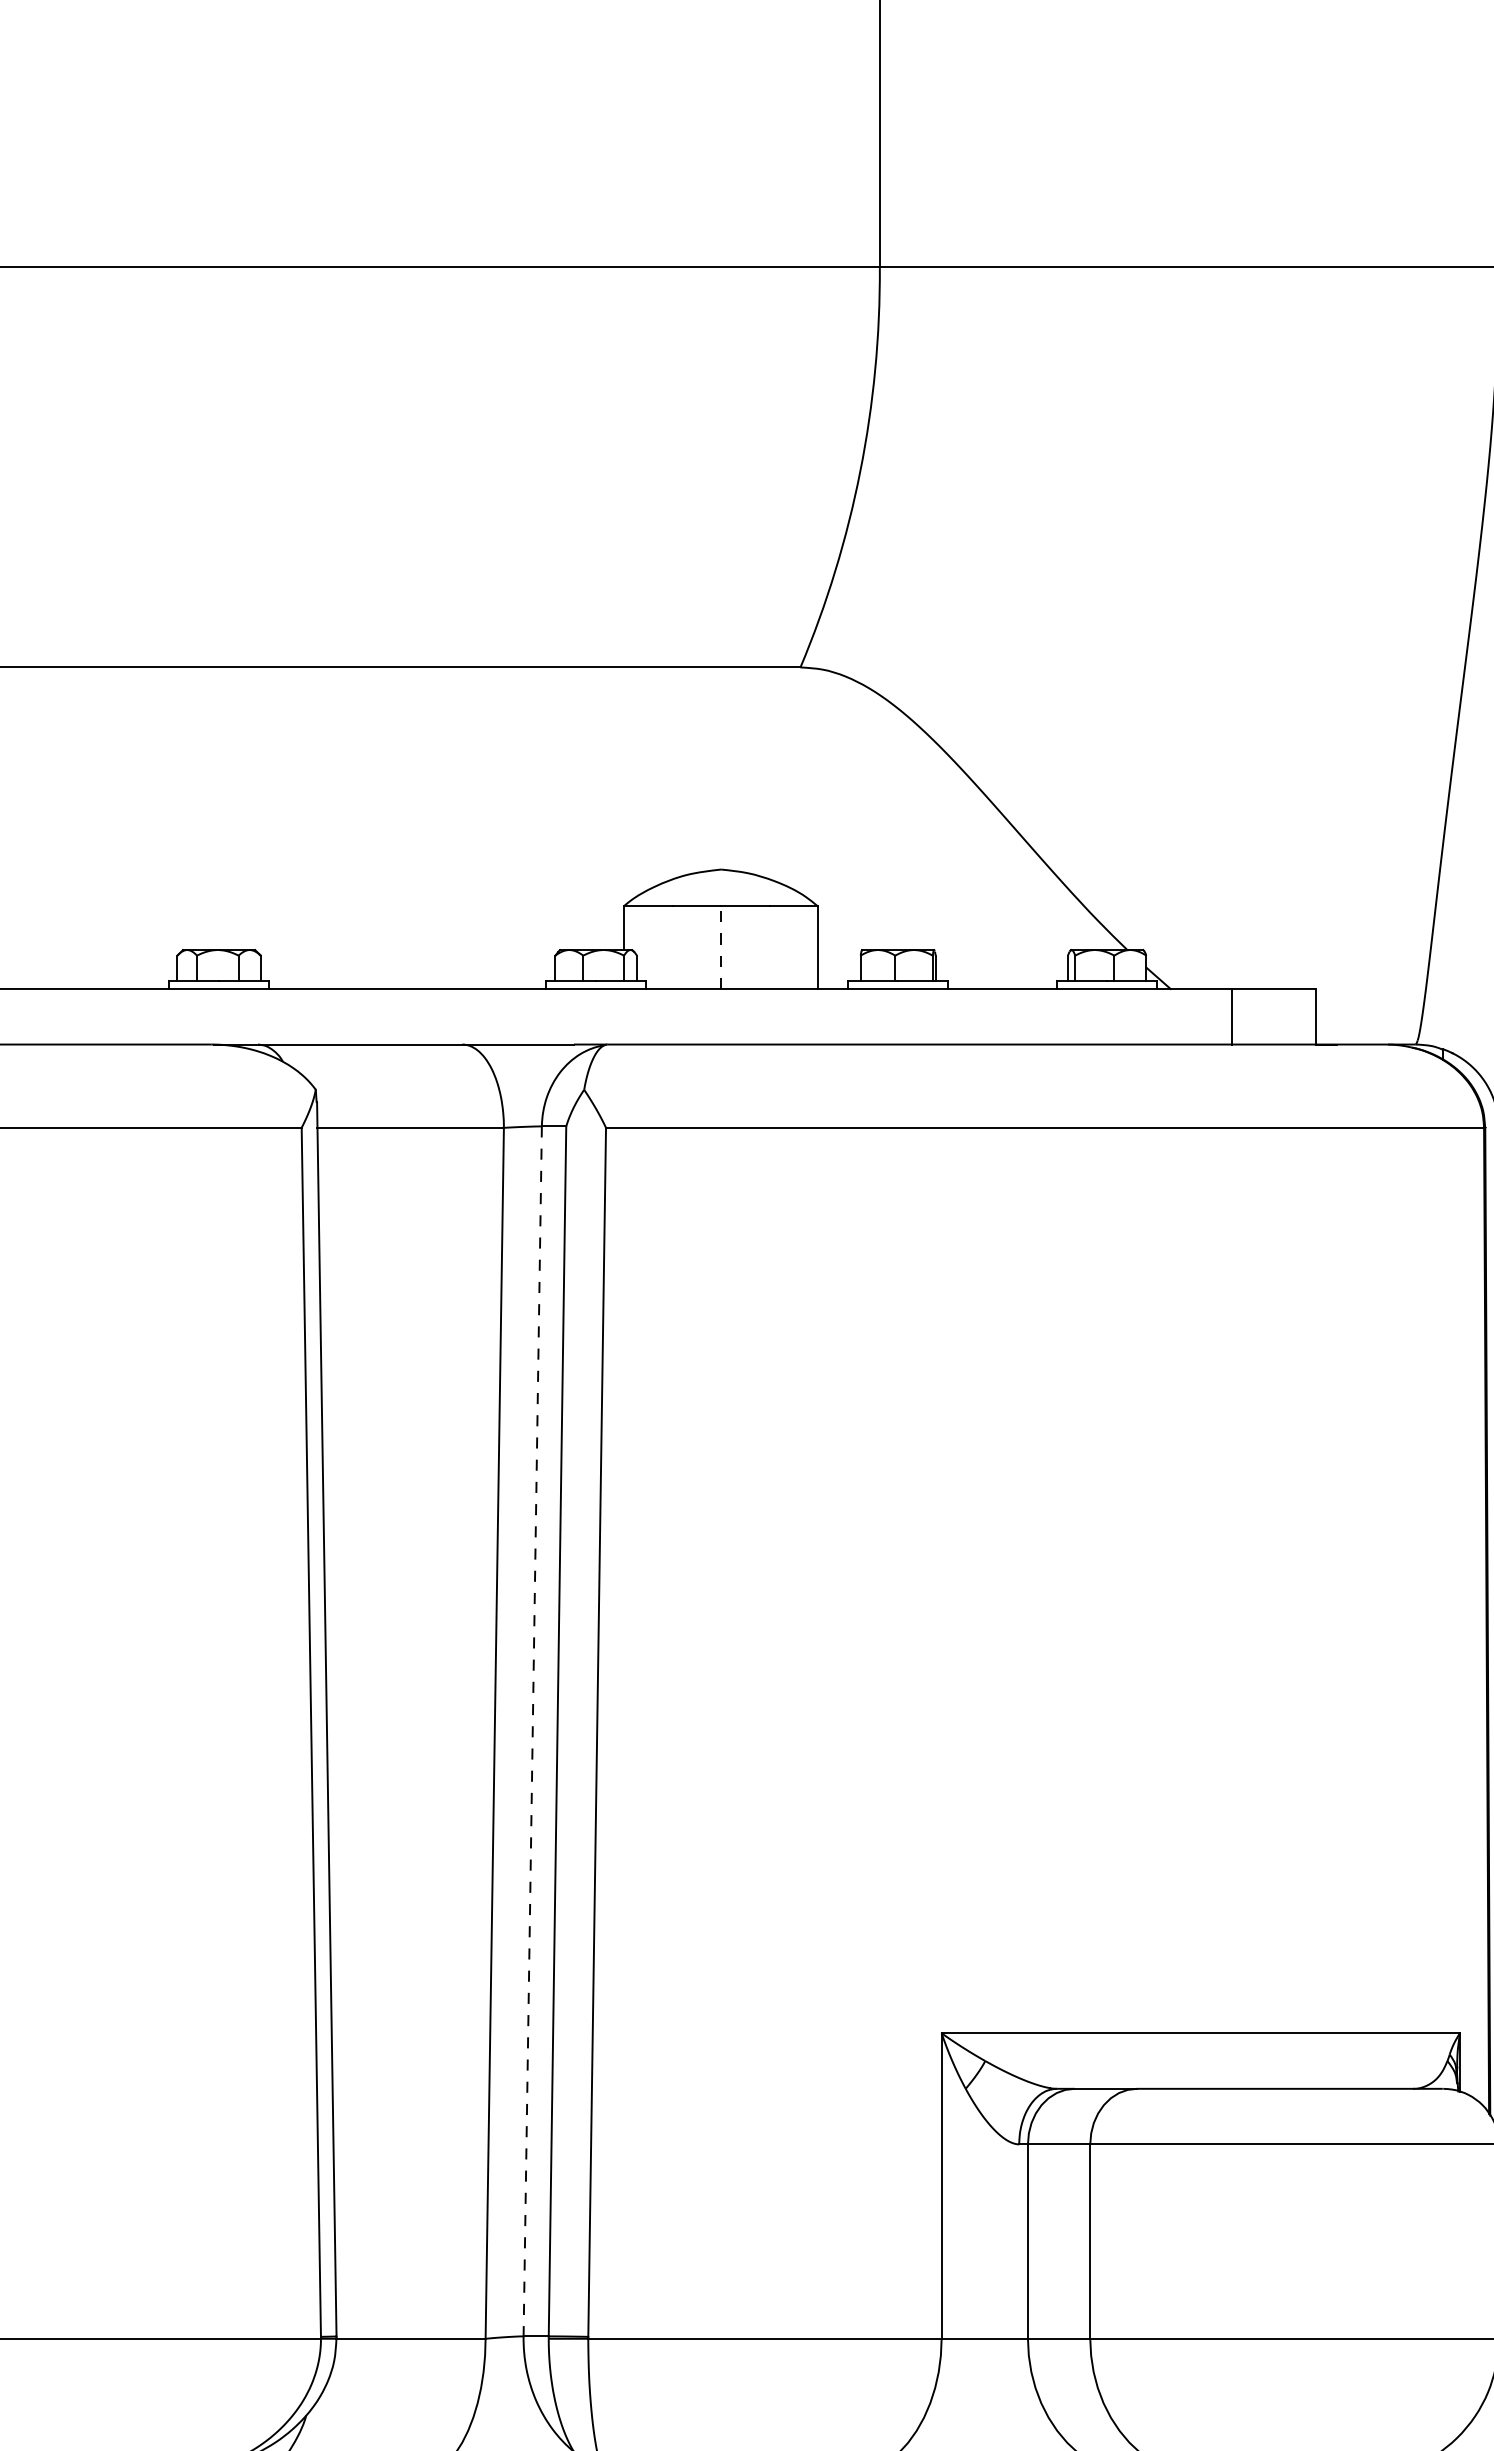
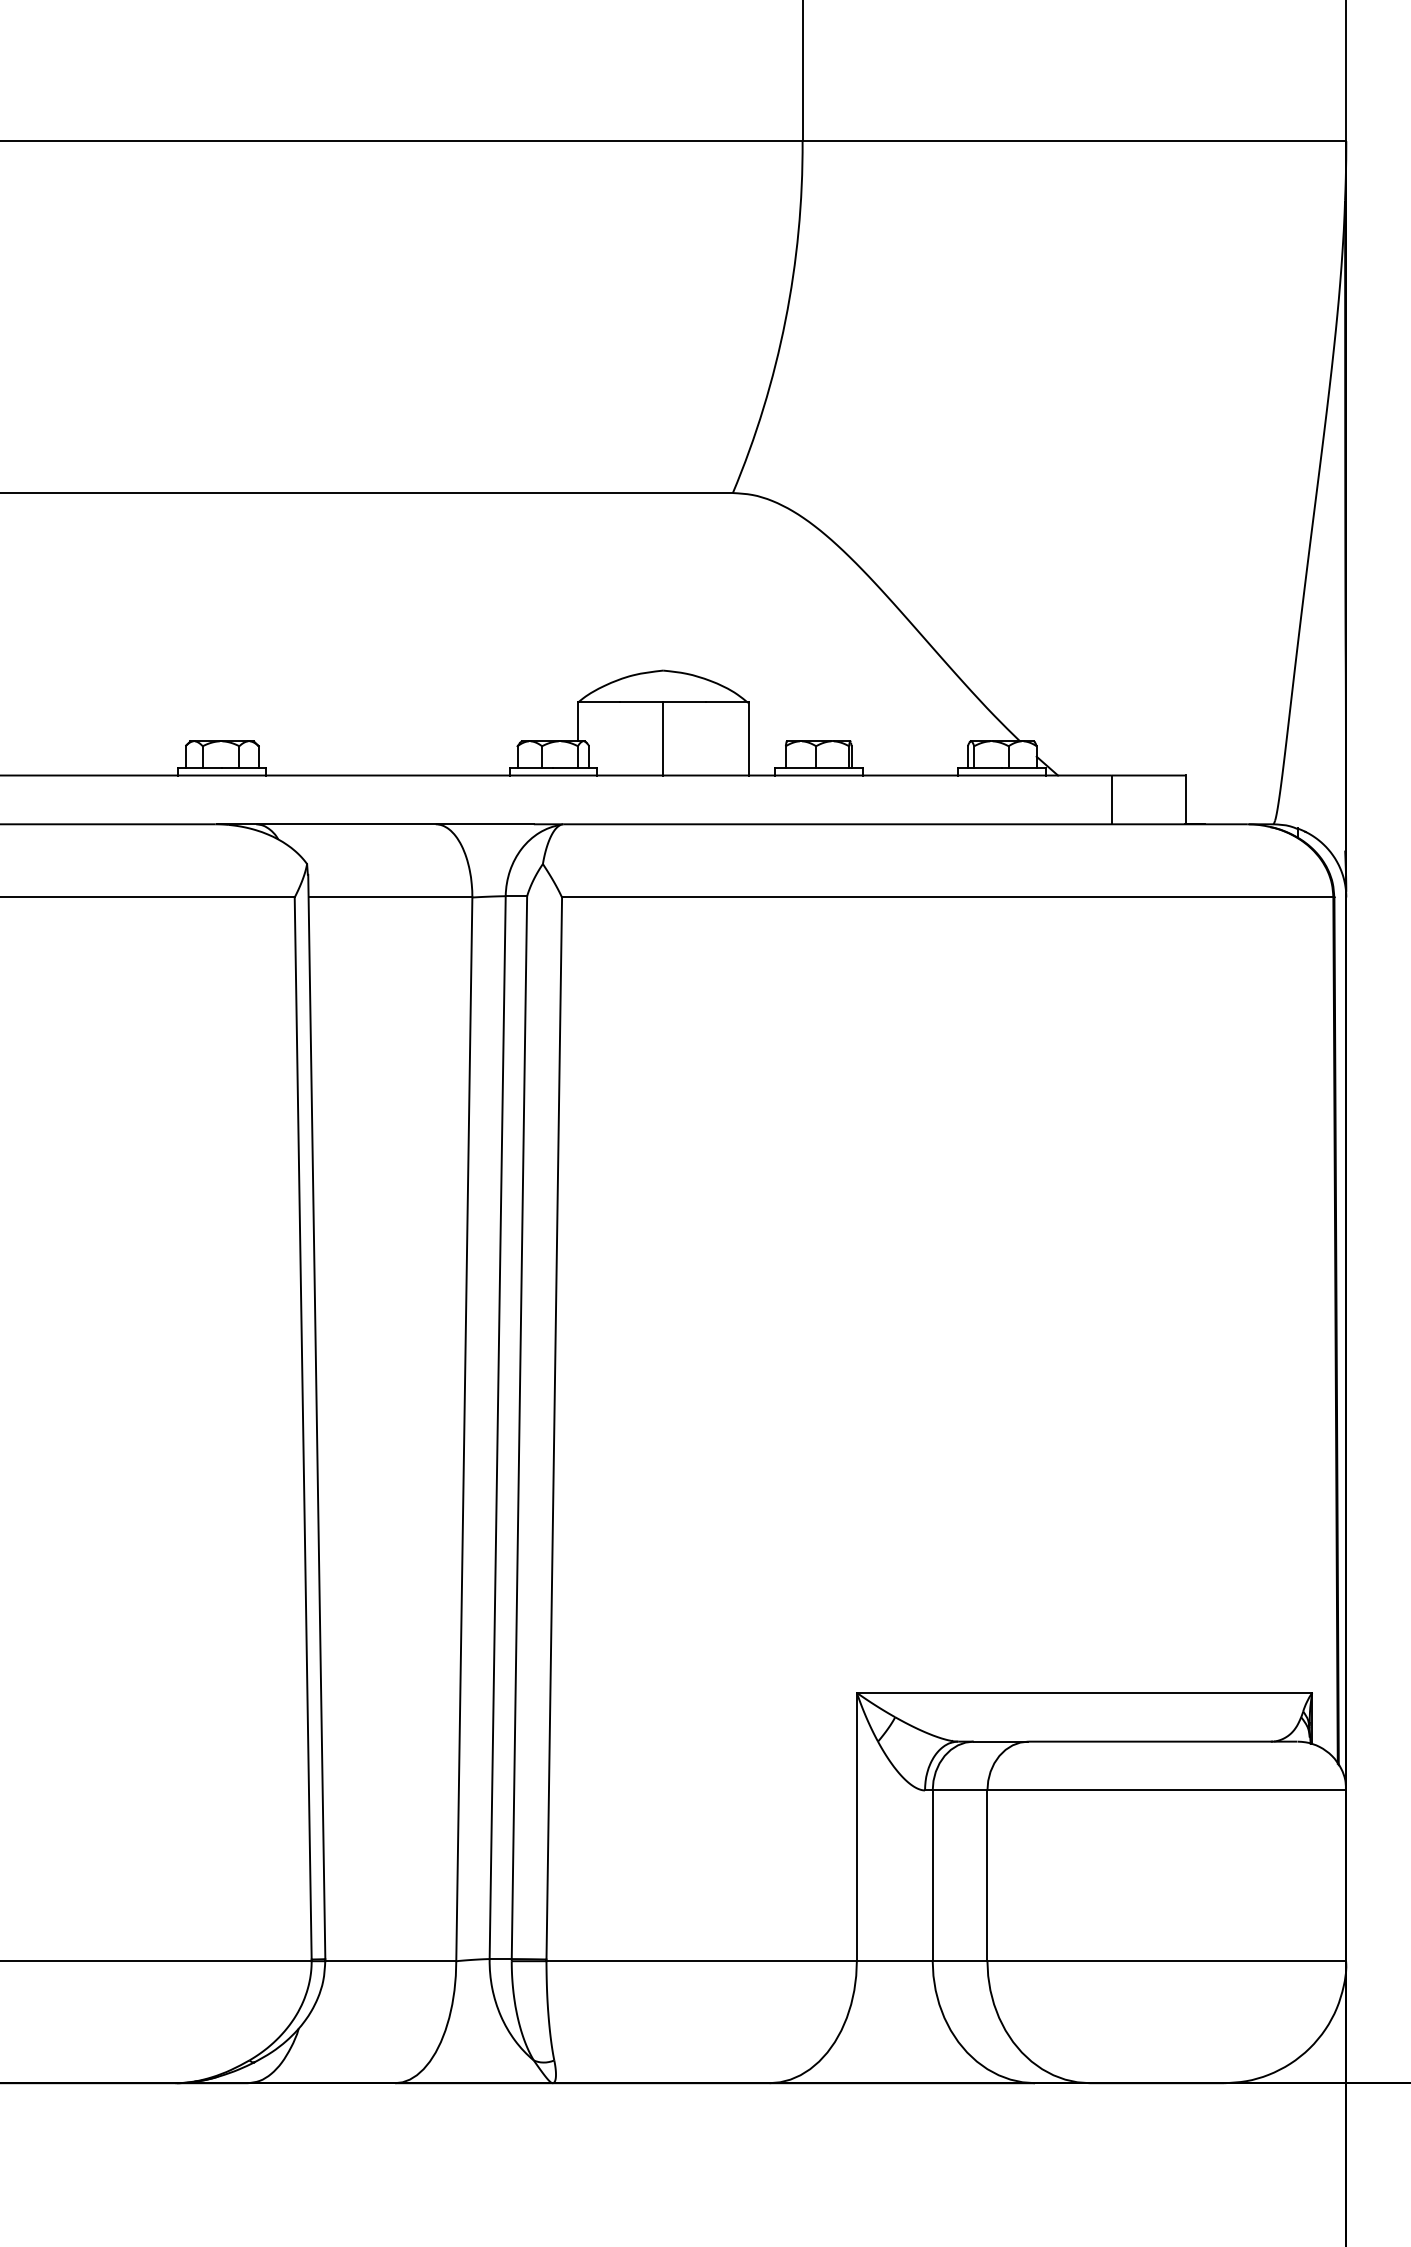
line: (721, 946) -> (663, 738), dashed -> solid
line: (532, 1732) -> (497, 1428), dashed -> solid

